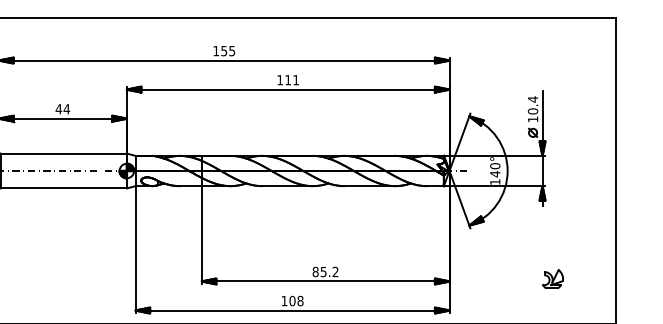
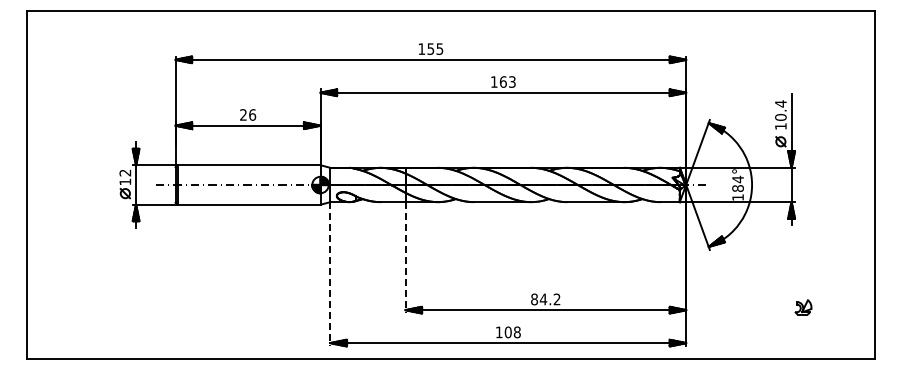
text: (291, 79) -> (507, 81), 111 -> 163
text: (62, 108) -> (247, 114), 44 -> 26
text: (494, 169) -> (737, 183), 140° -> 184°
line: (201, 234) -> (405, 257), solid -> dashed
line: (135, 249) -> (330, 274), solid -> dashed
text: (323, 272) -> (543, 299), 85.2 -> 84.2
part: (553, 279) -> (803, 307), size x0.7

